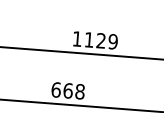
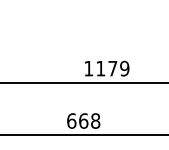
text: (100, 40) -> (112, 68), 1129 -> 1179

